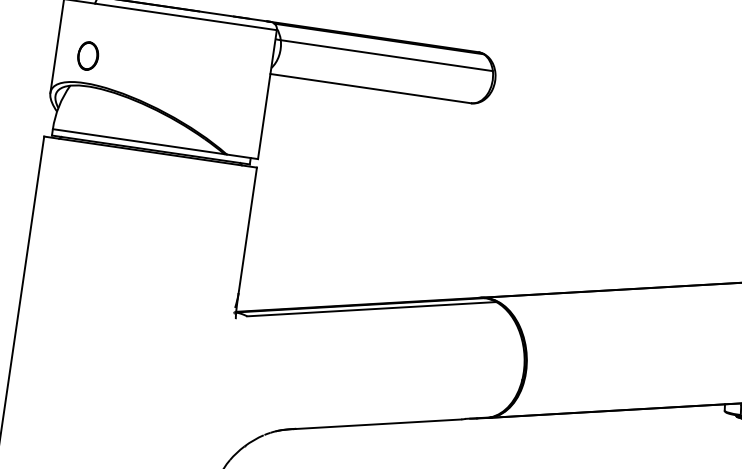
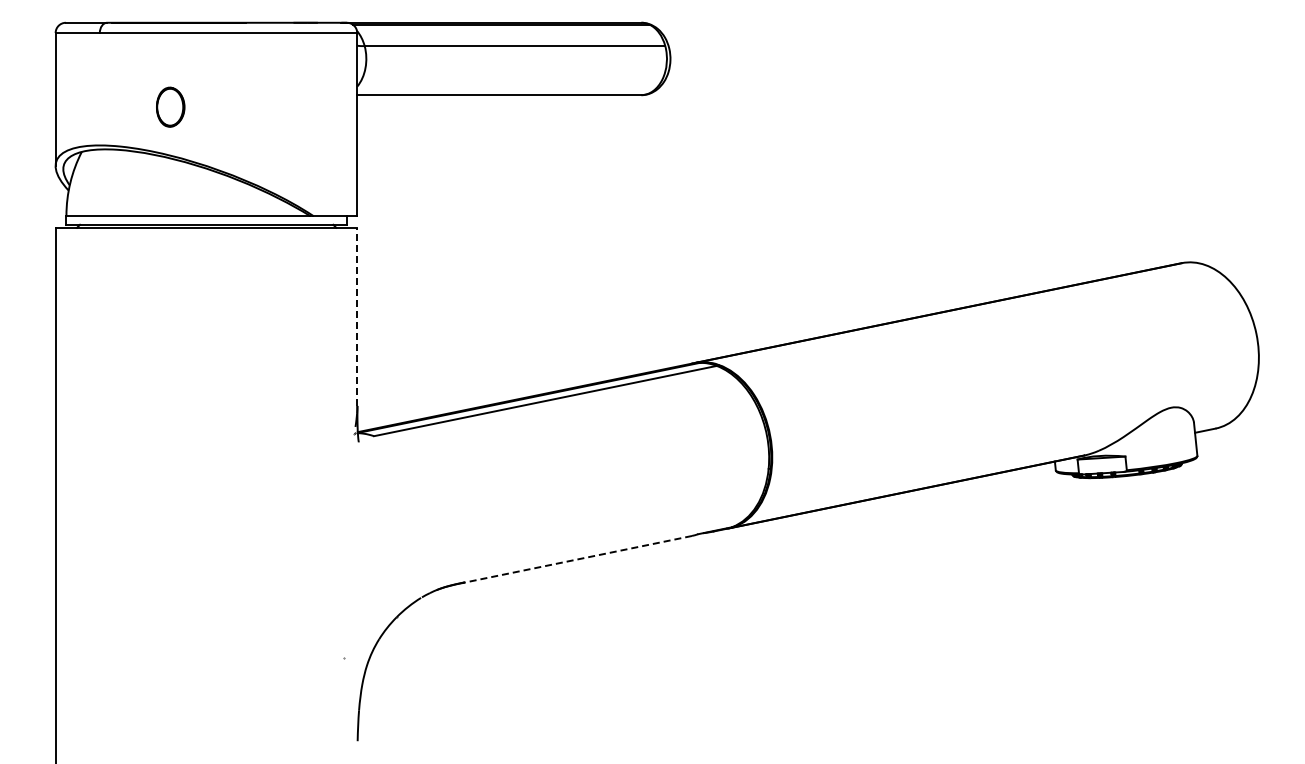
part: (88, 55) -> (170, 106), moved
line: (247, 230) -> (357, 316), solid -> dashed
line: (377, 424) -> (576, 559), solid -> dashed

